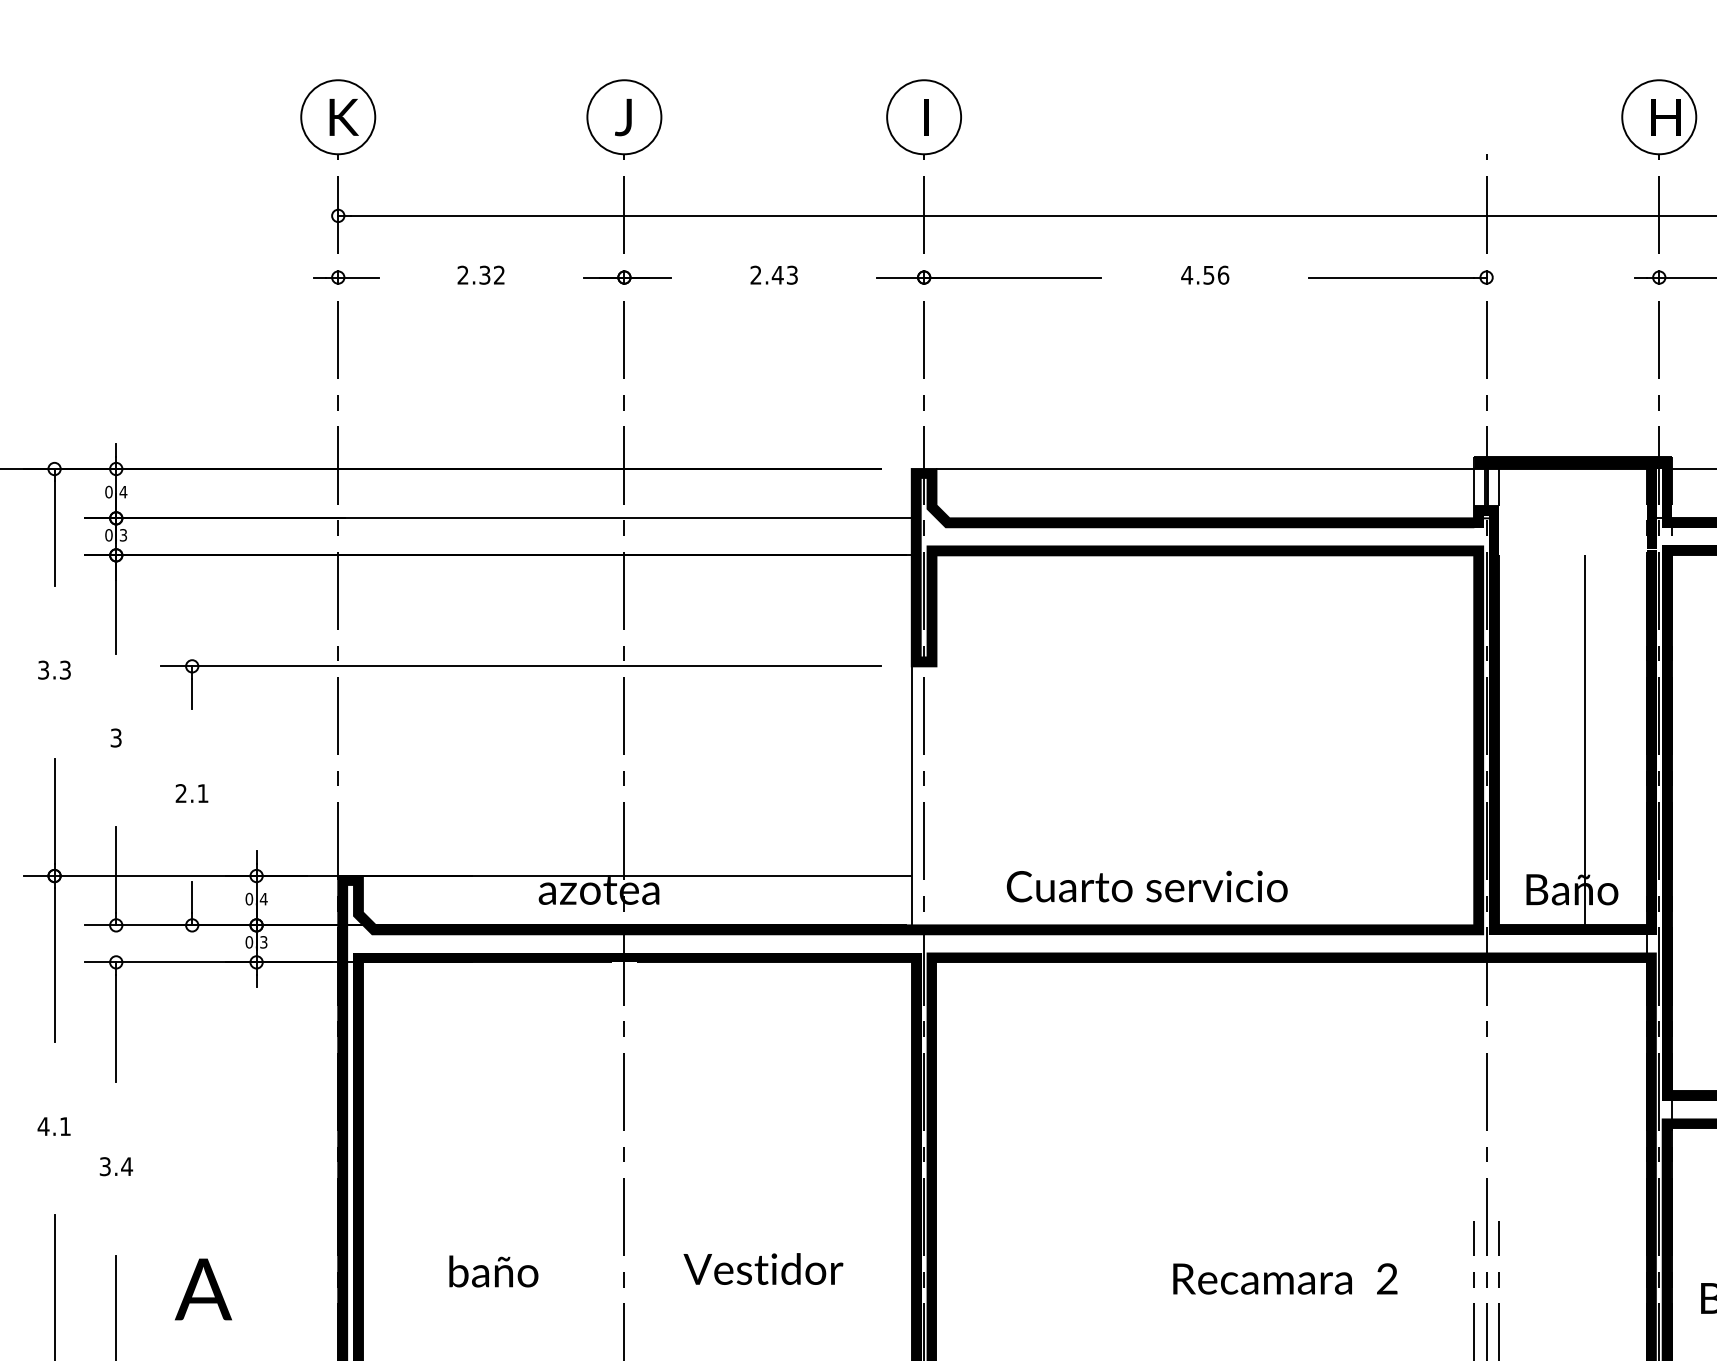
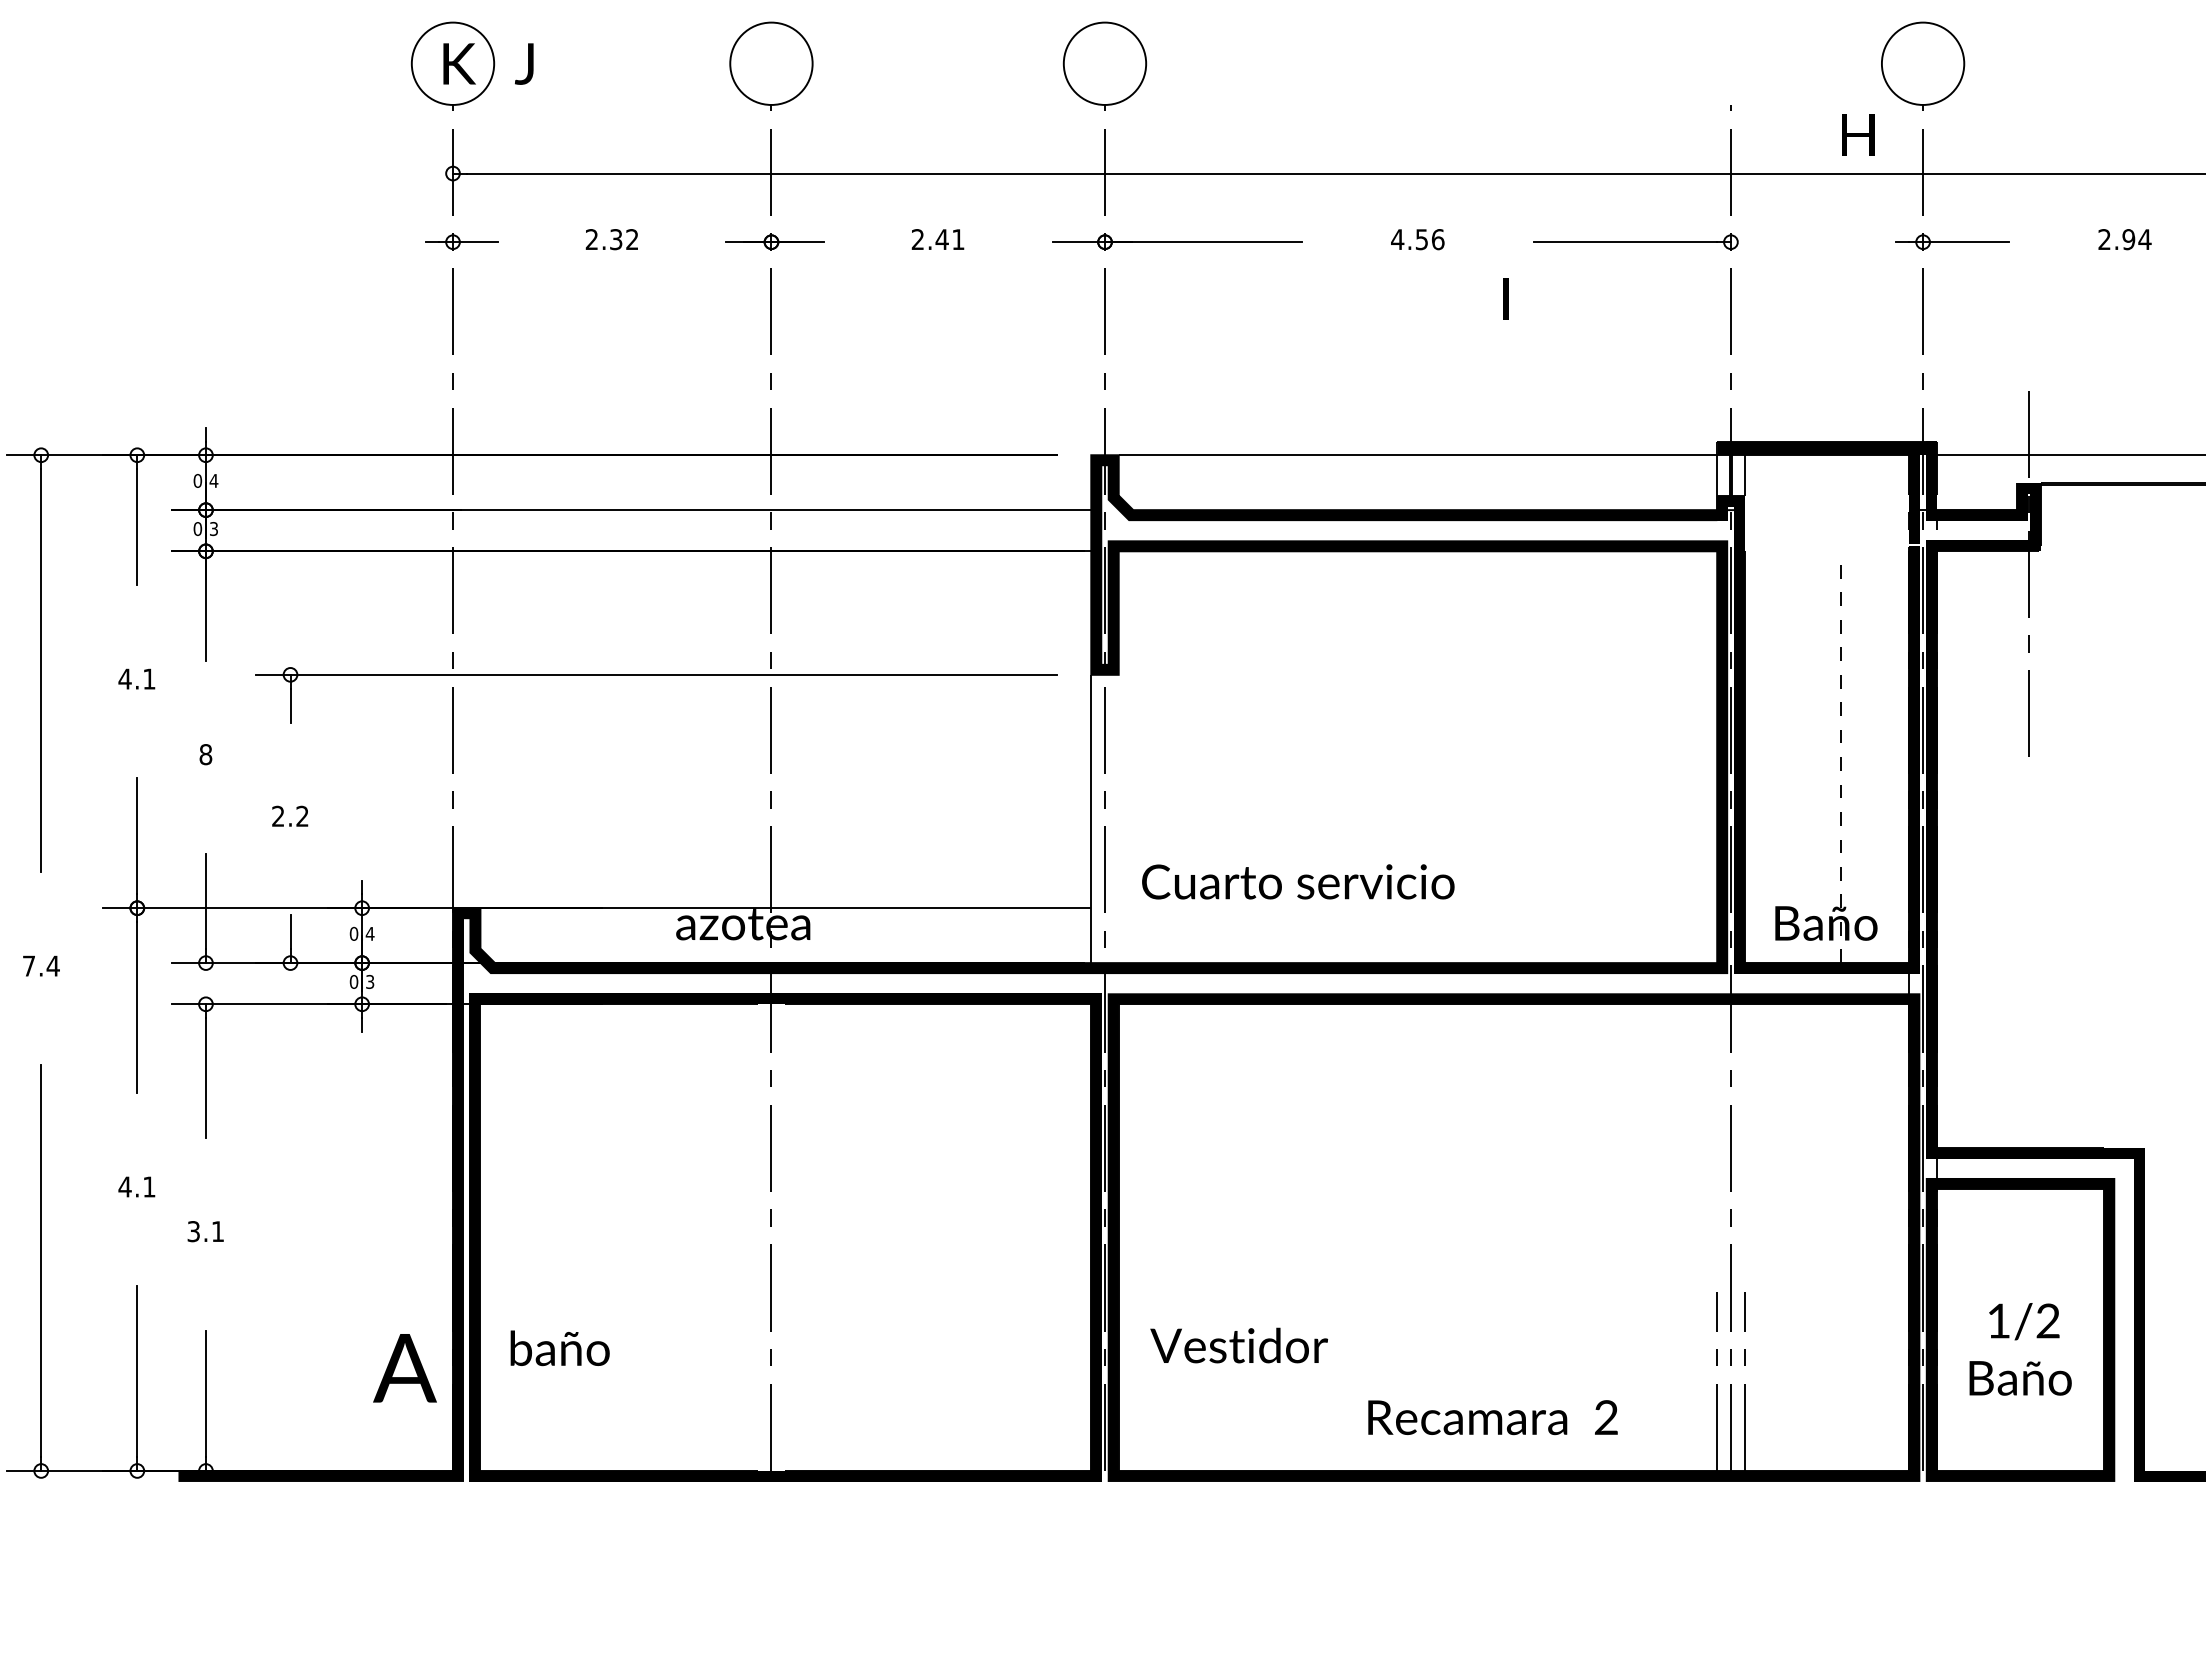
text: (623, 116) -> (524, 63), moved
text: (926, 116) -> (1505, 298), moved
text: (1665, 116) -> (1858, 134), moved
text: (792, 275) -> (958, 239), 2.43 -> 2.41
text: (53, 669) -> (136, 678), 3.3 -> 4.1
text: (115, 737) -> (205, 754), 3 -> 8
line: (1585, 740) -> (1840, 757), solid -> dashed
text: (203, 792) -> (302, 815), 2.1 -> 2.2
text: (1147, 886) -> (1298, 881), moved
text: (126, 1166) -> (217, 1231), 3.4 -> 3.1
text: (762, 1269) -> (1238, 1345), moved
text: (493, 1271) -> (559, 1348), moved
text: (1284, 1278) -> (1492, 1417), moved
text: (203, 1289) -> (404, 1368), moved

